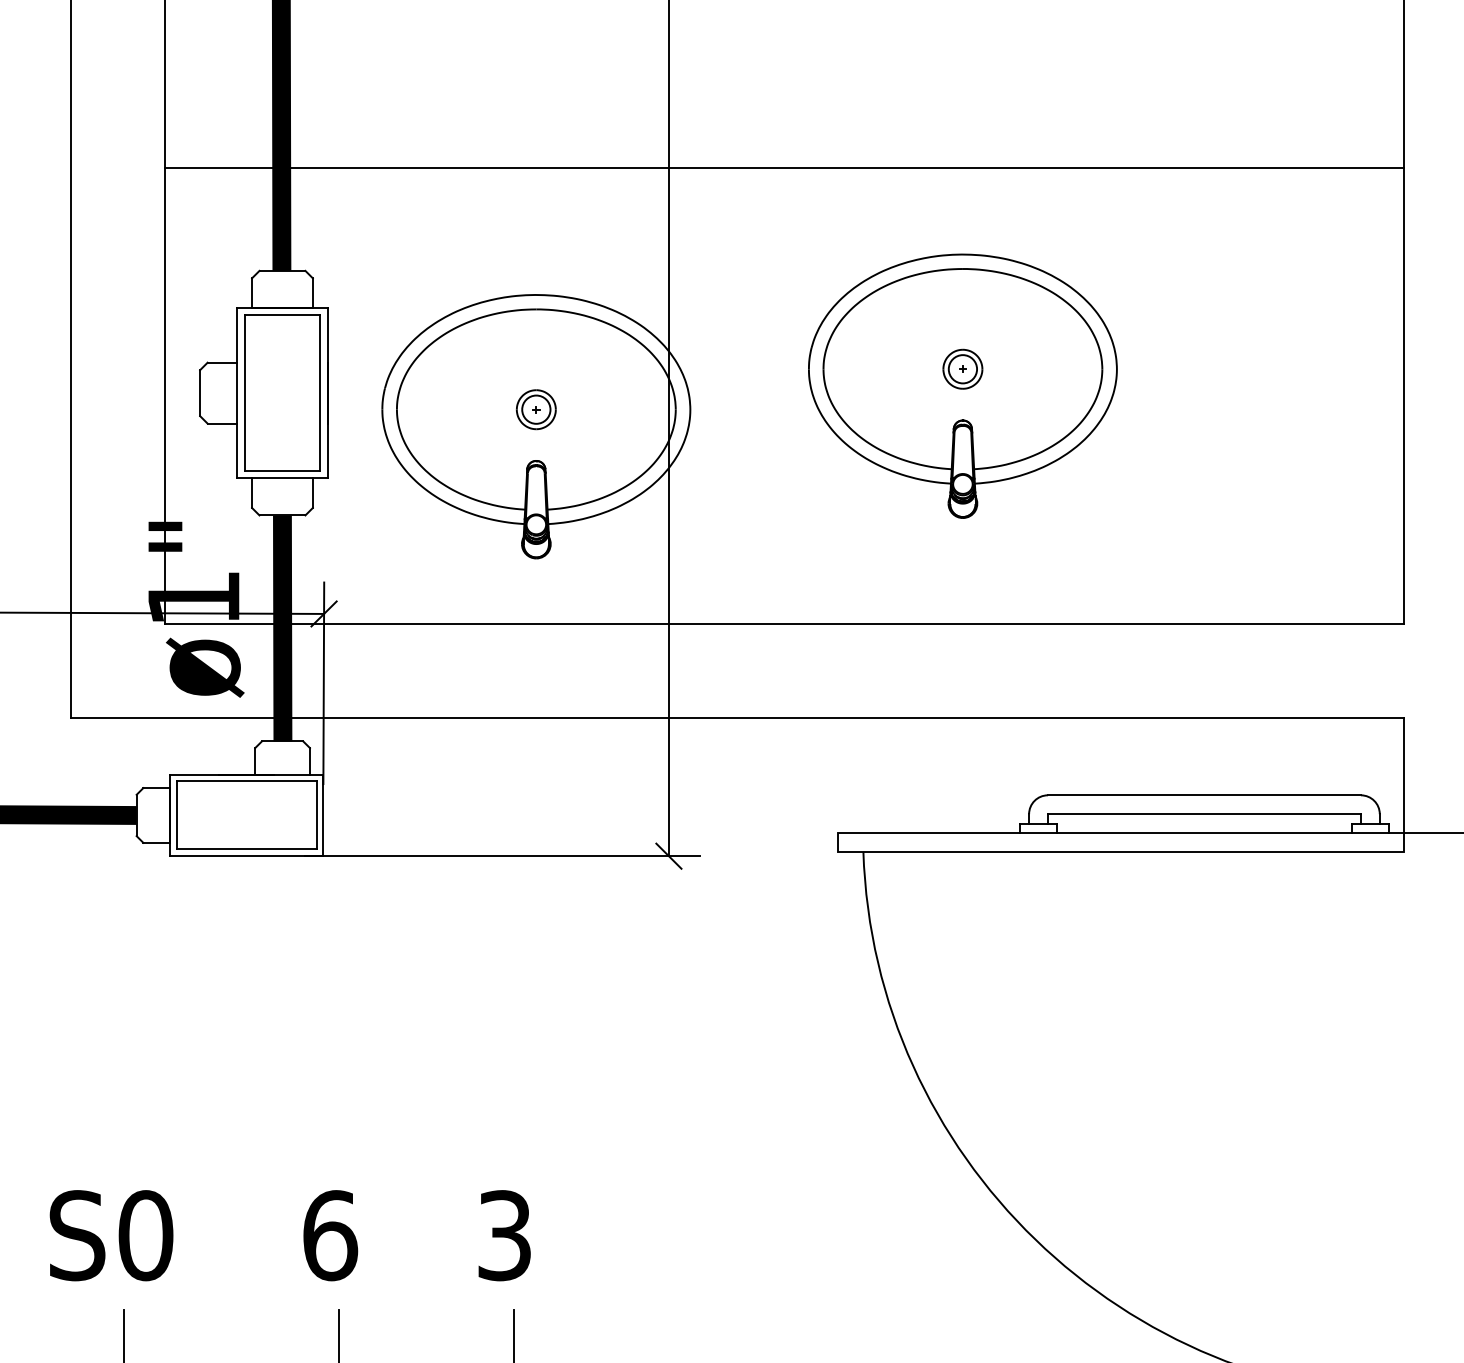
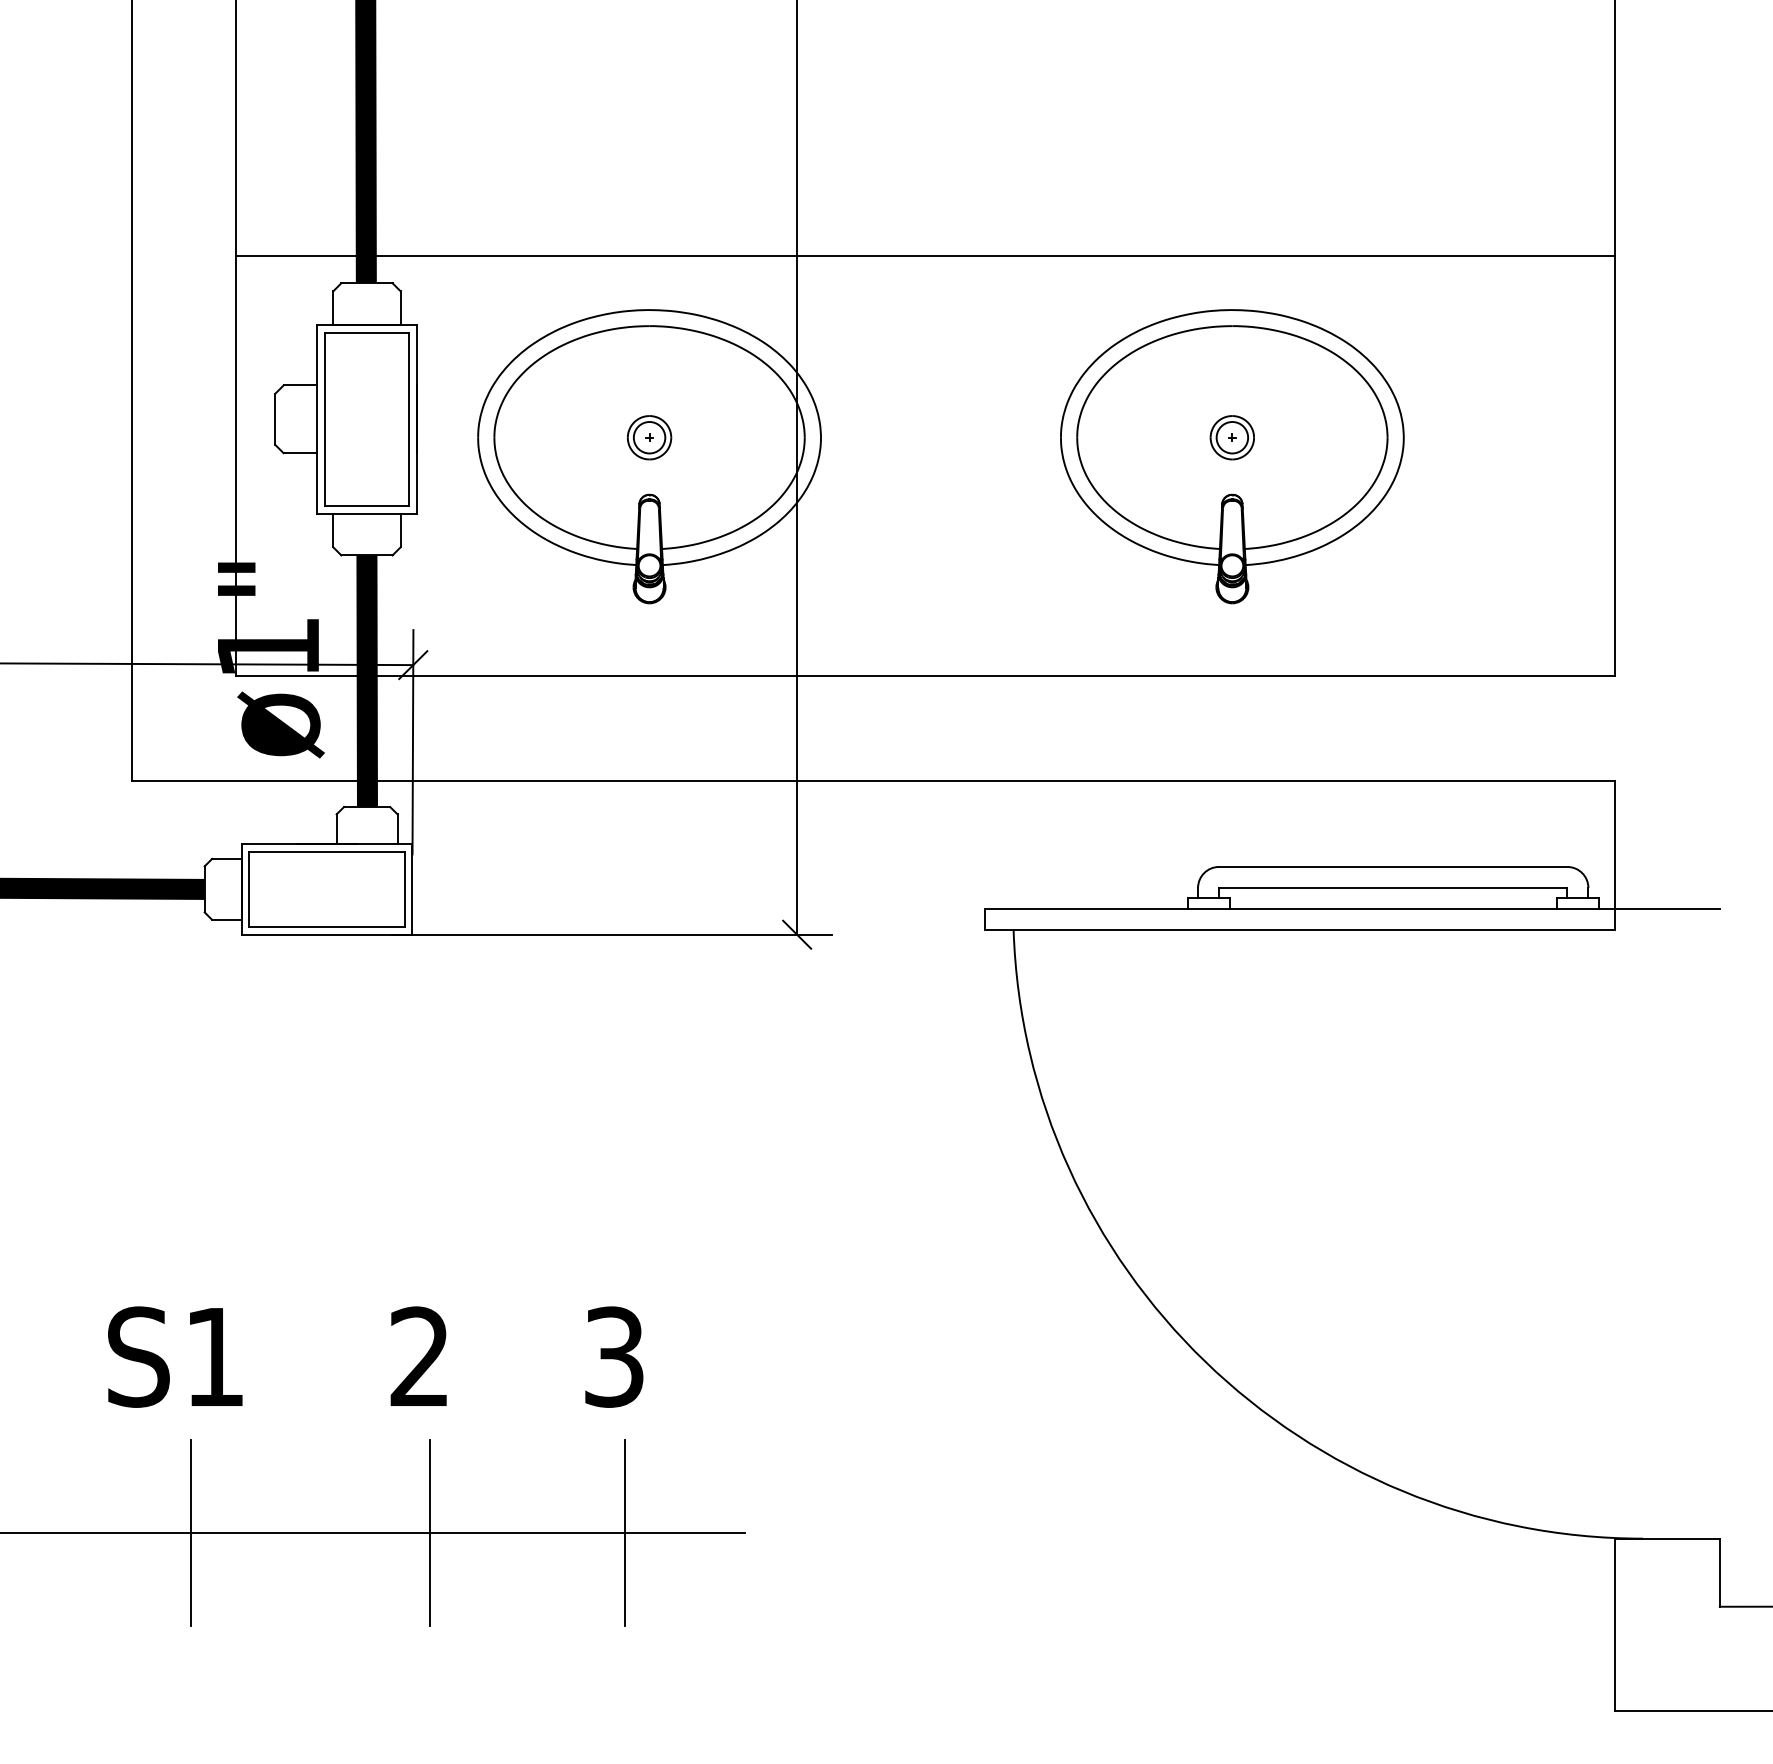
line: (784, 167) -> (925, 256), moved
part: (963, 386) -> (1232, 456), moved
text: (145, 1235) -> (214, 1356), S0 -> S1
text: (330, 1235) -> (420, 1356), 6 -> 2

